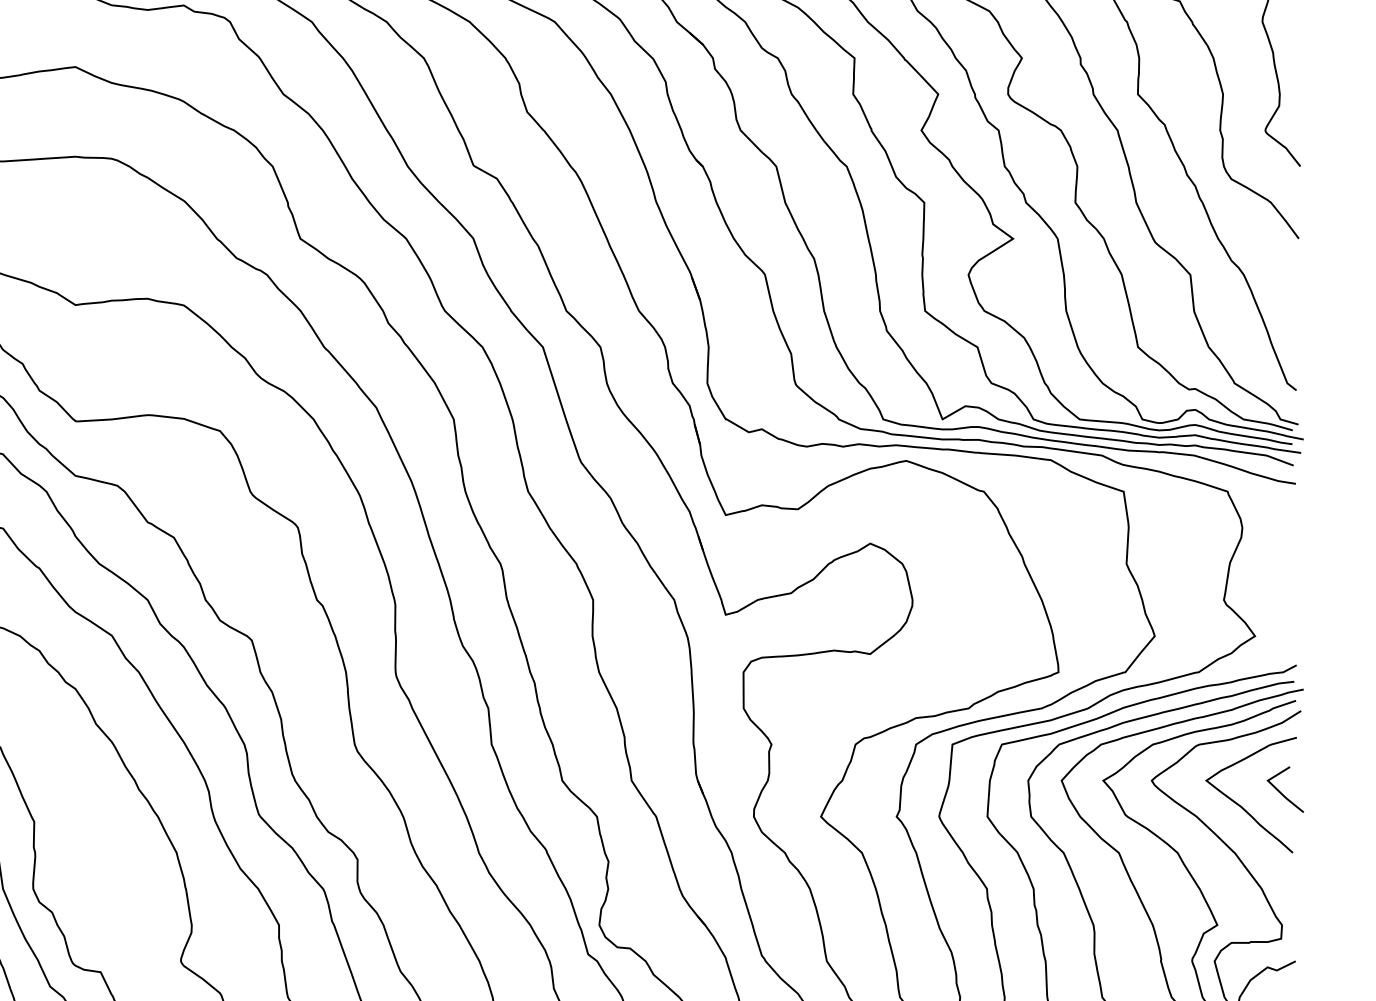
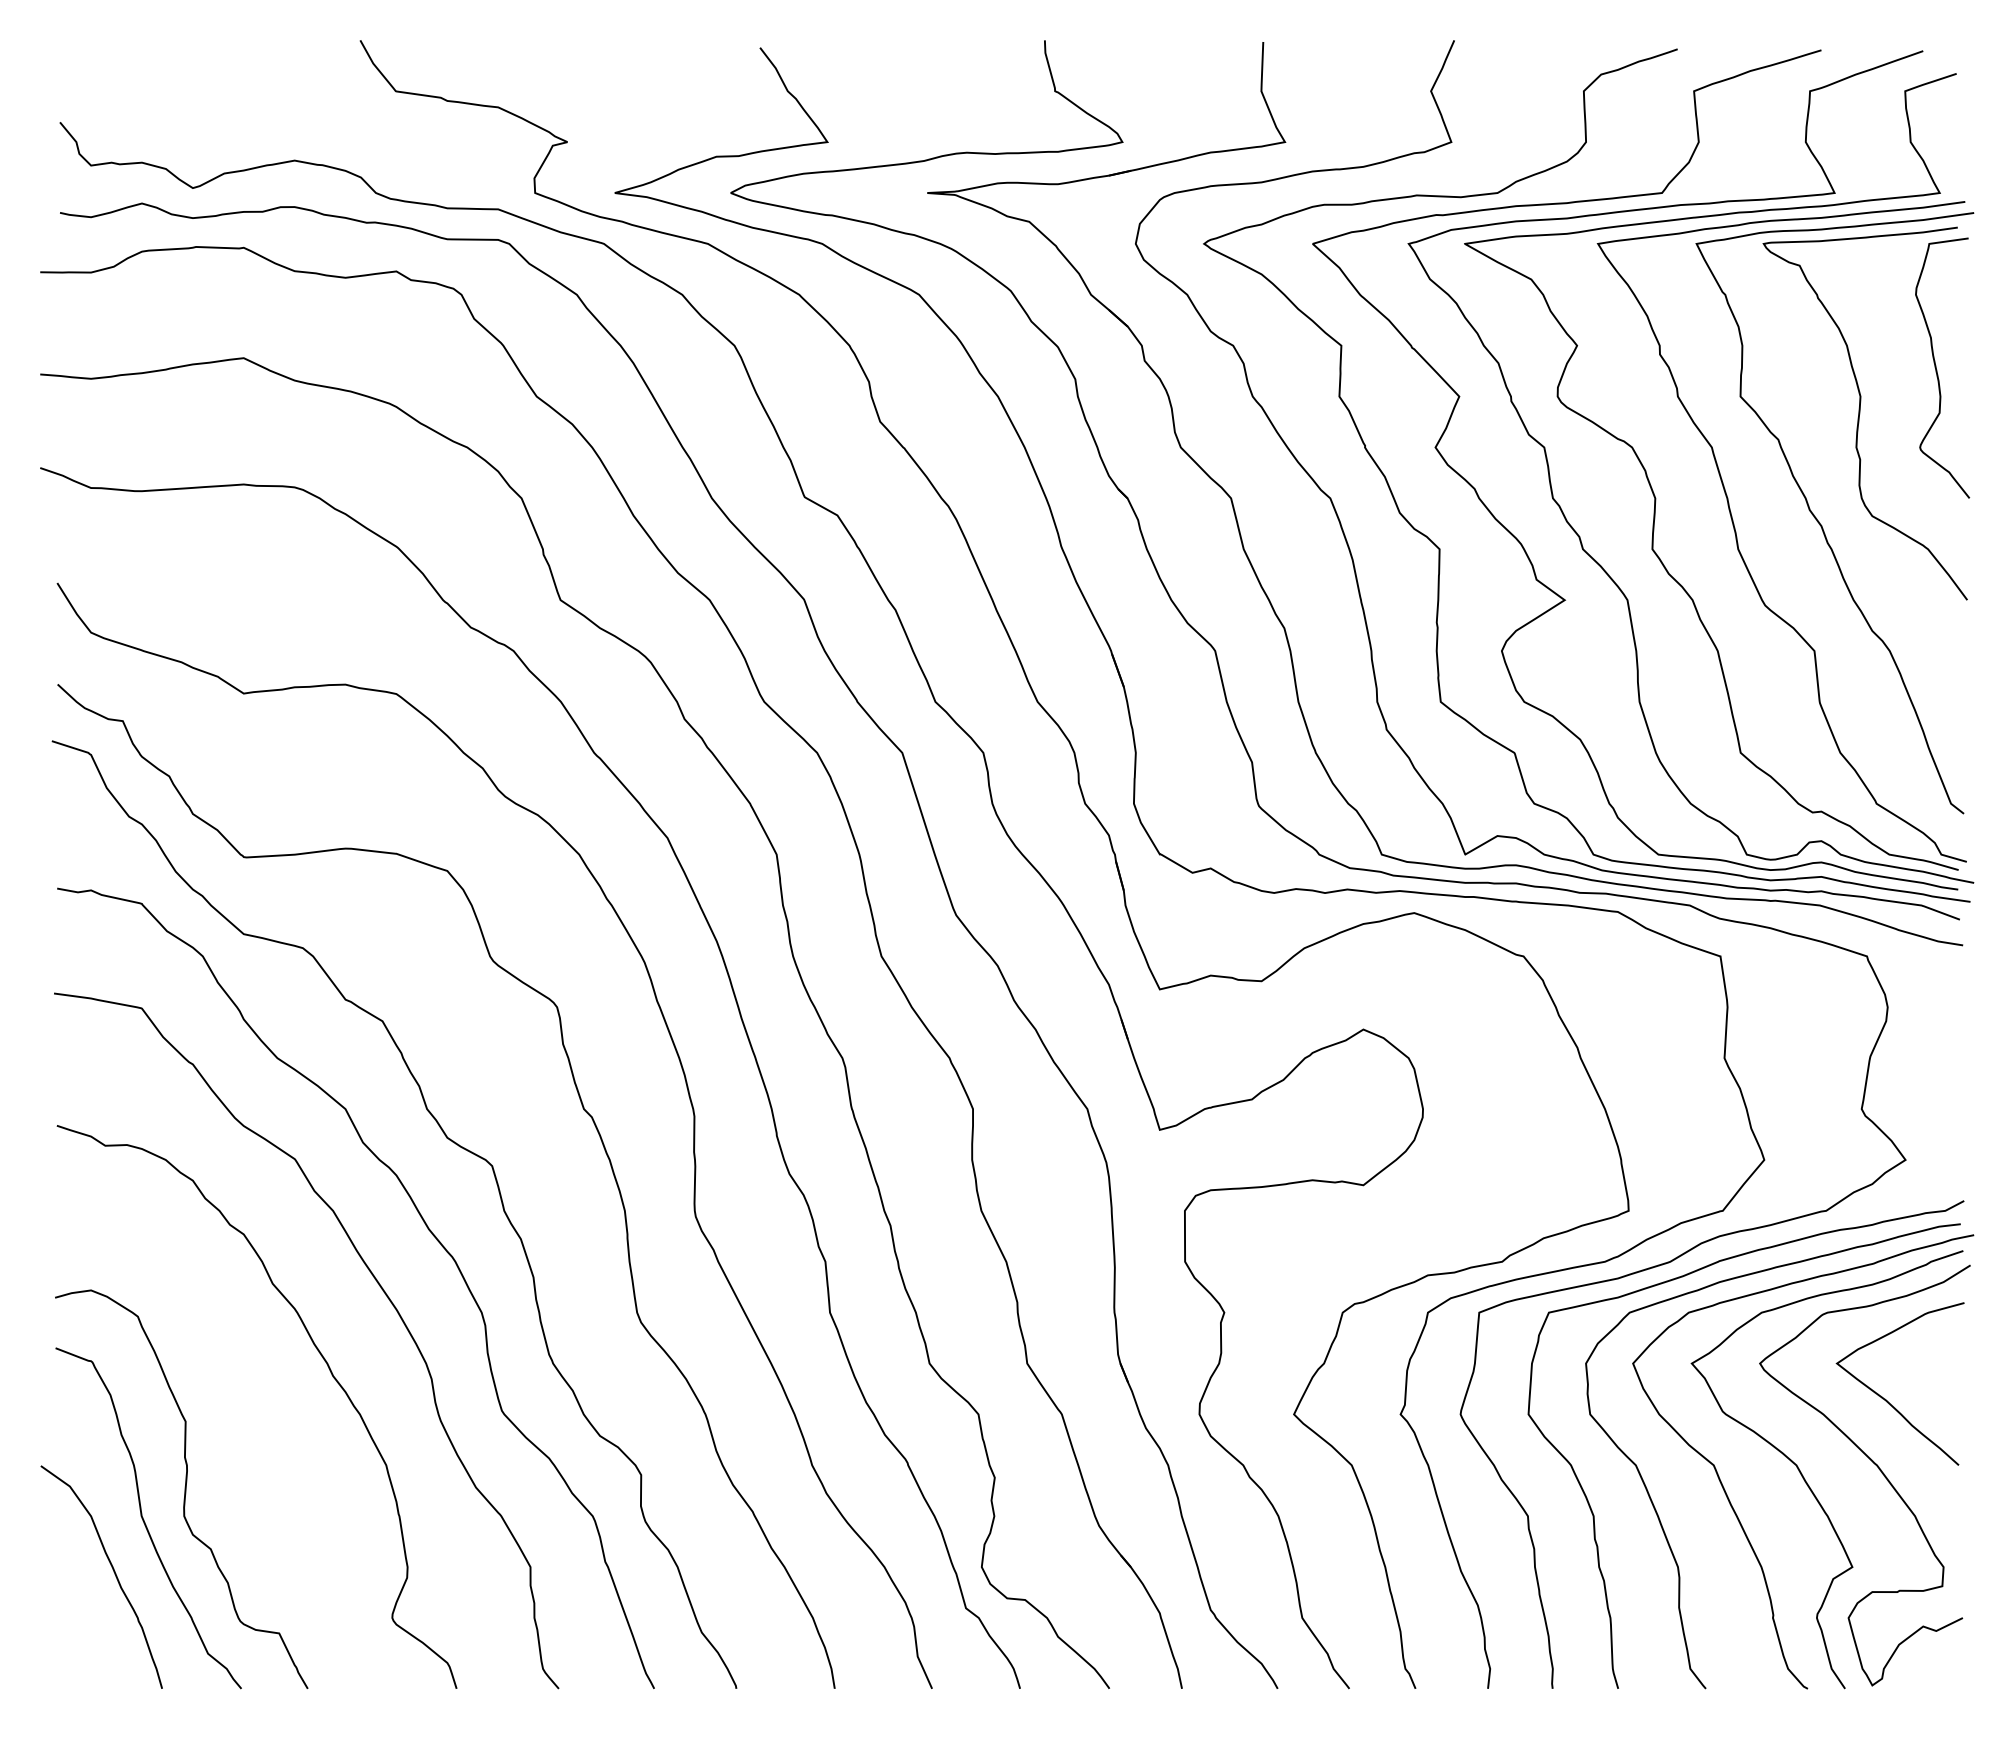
line: (1281, 792) -> (1942, 1380), removed

